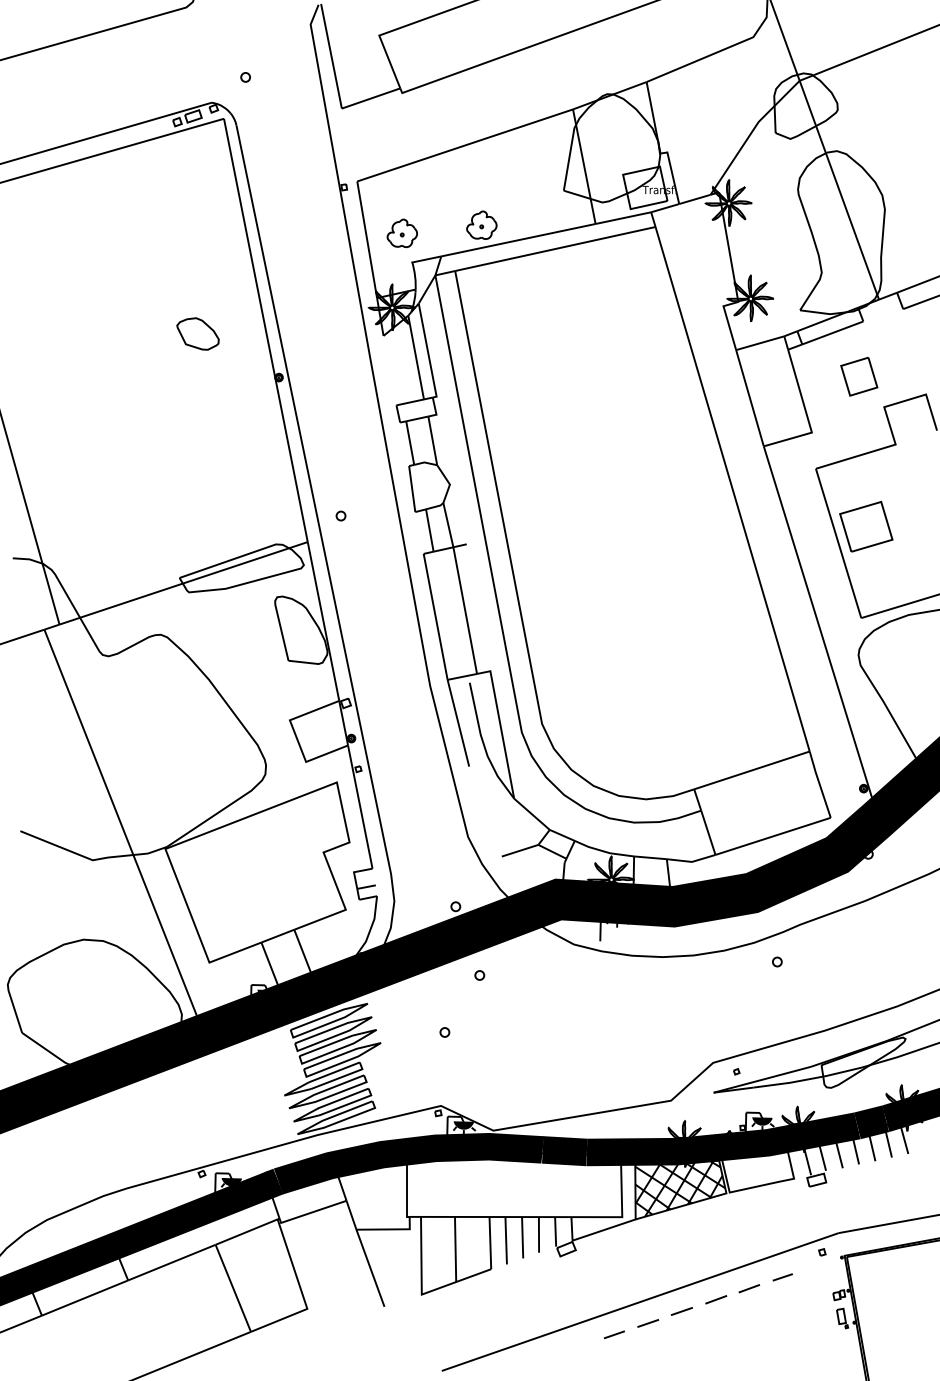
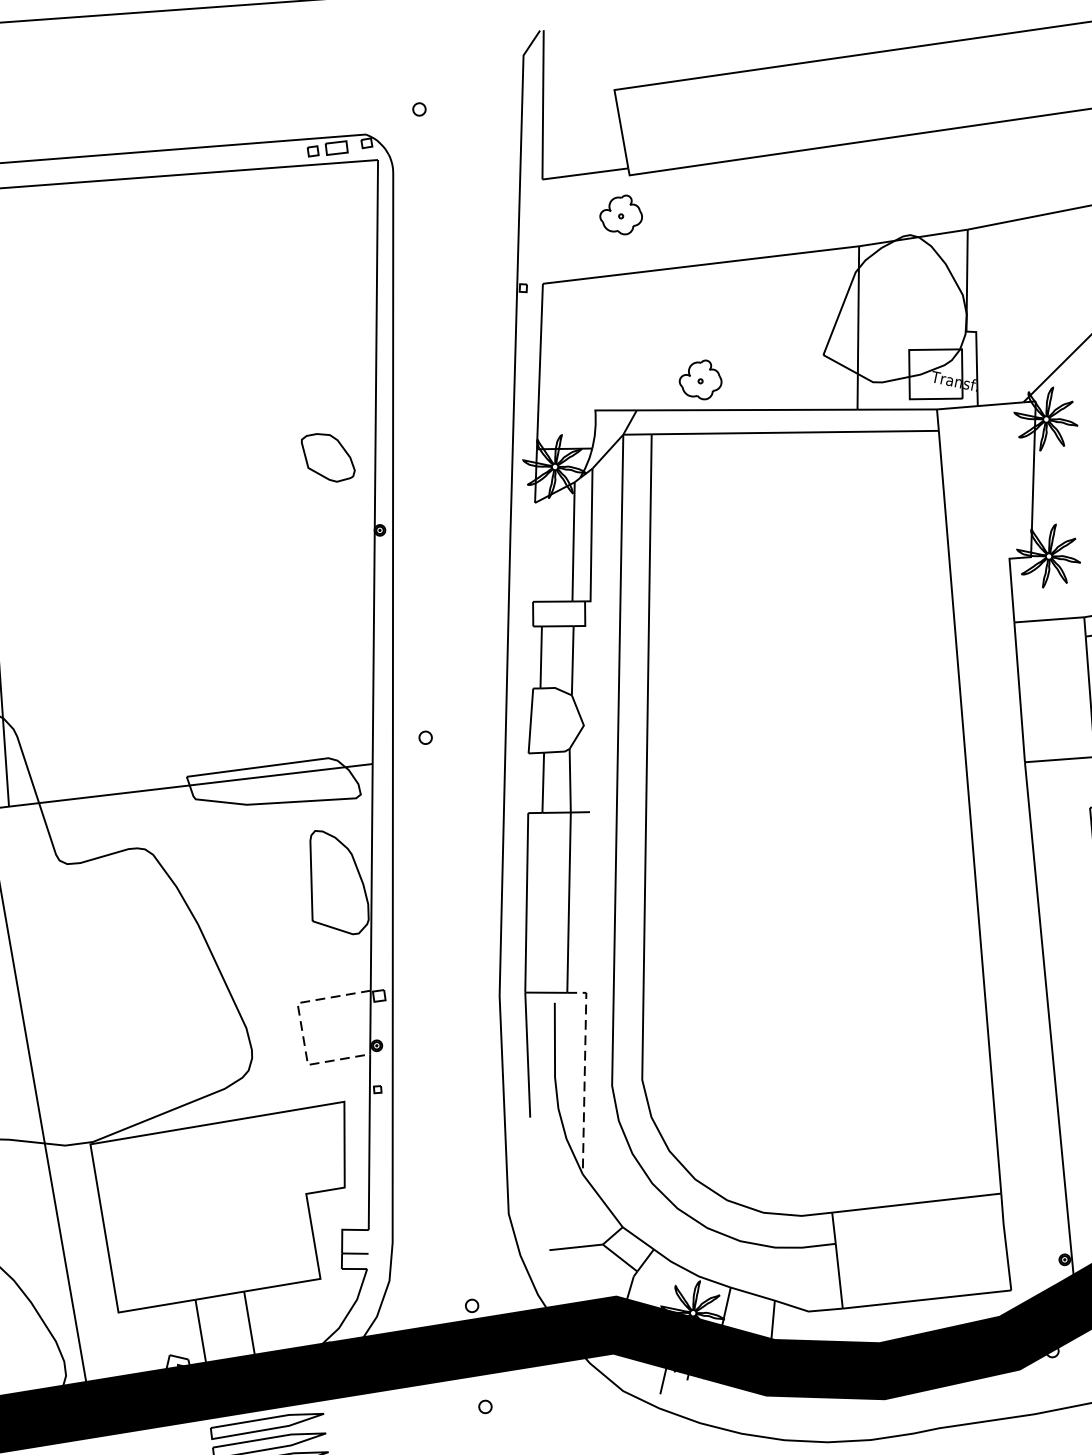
part: (401, 233) -> (620, 214), moved
part: (197, 333) -> (327, 456), moved
line: (501, 728) -> (585, 1074), solid -> dashed
line: (296, 737) -> (301, 1028), solid -> dashed

